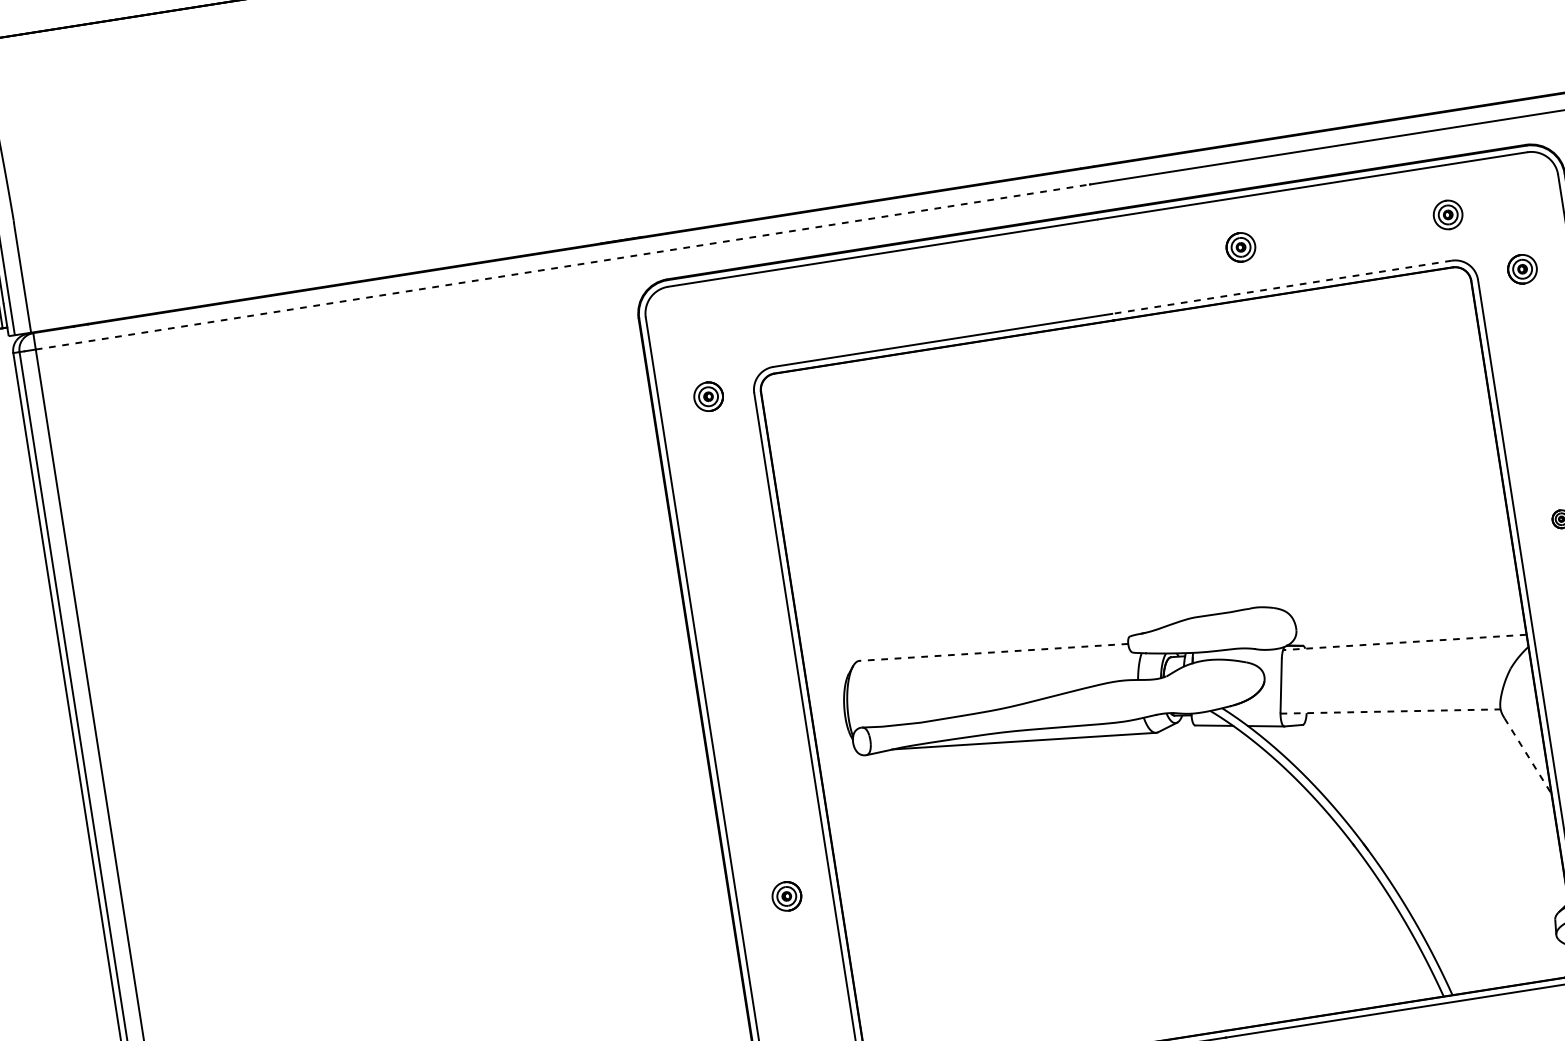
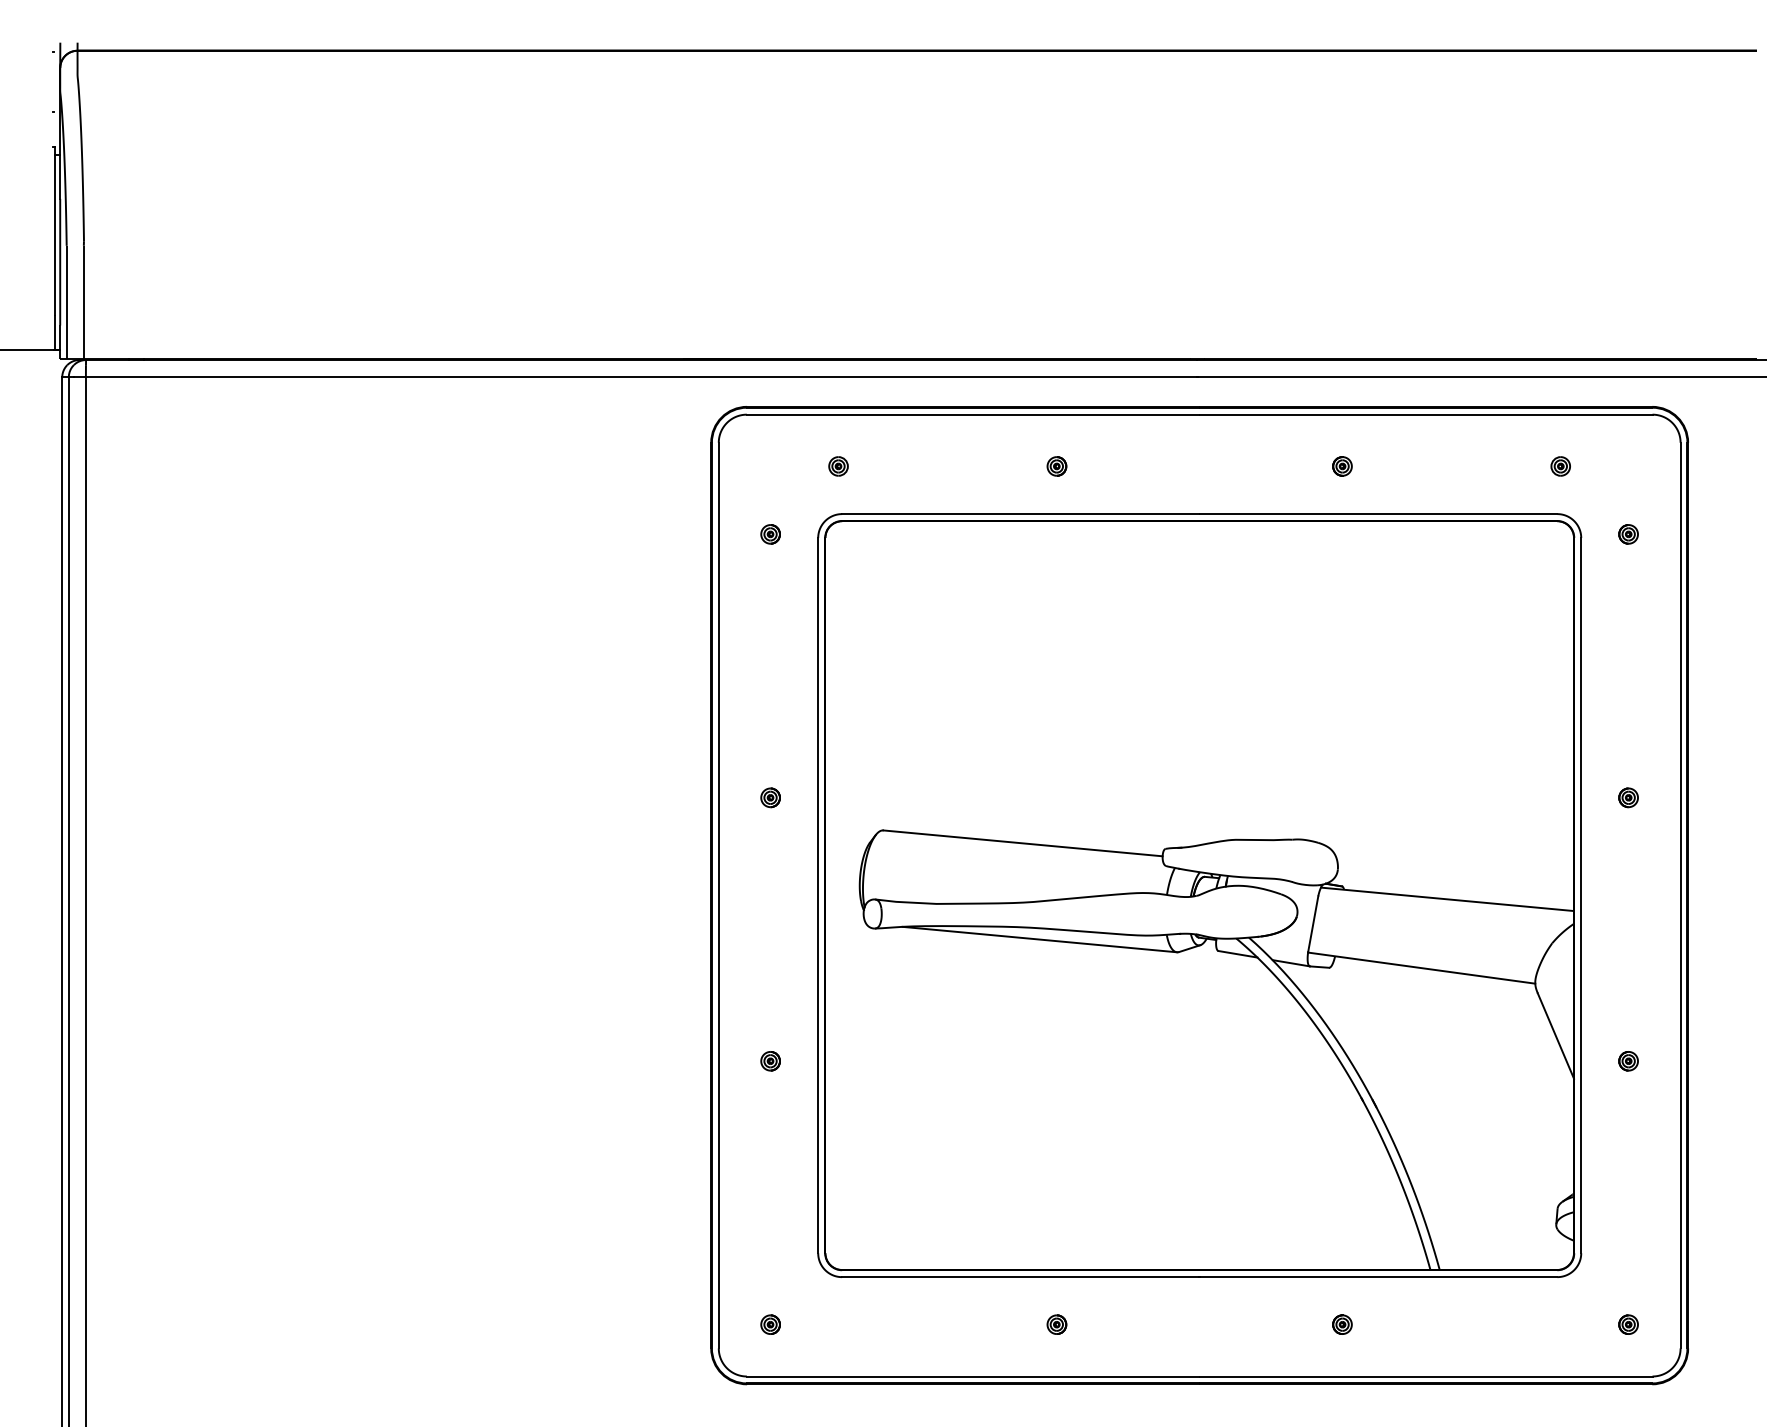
part: (1447, 215) -> (1560, 466), size x0.62
part: (1240, 247) -> (1342, 466), size x0.62
line: (562, 267) -> (641, 377), dashed -> solid
part: (1522, 269) -> (1628, 534), size x0.62
line: (1282, 287) -> (1378, 514), dashed -> solid
part: (969, 289) -> (1056, 466), added
part: (762, 322) -> (838, 466), added
part: (708, 396) -> (770, 534), size x0.62
line: (1403, 642) -> (1446, 899), dashed -> solid
part: (747, 646) -> (770, 797), added
line: (993, 652) -> (1022, 843), dashed -> solid
line: (1390, 711) -> (1421, 968), dashed -> solid
line: (1528, 756) -> (1556, 1036), dashed -> solid
part: (786, 896) -> (770, 1061), size x0.62

